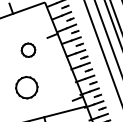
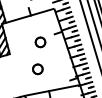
part: (26, 88) -> (37, 69), size x0.62

